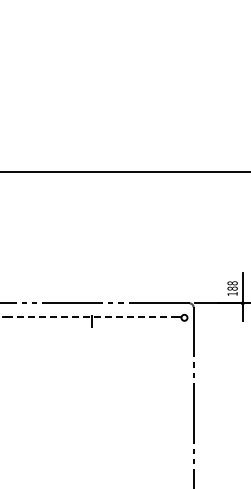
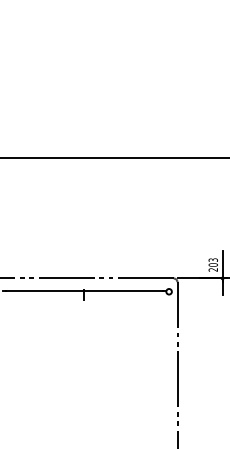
text: (232, 288) -> (213, 264), 188 -> 203
line: (92, 316) -> (84, 290), dashed -> solid

